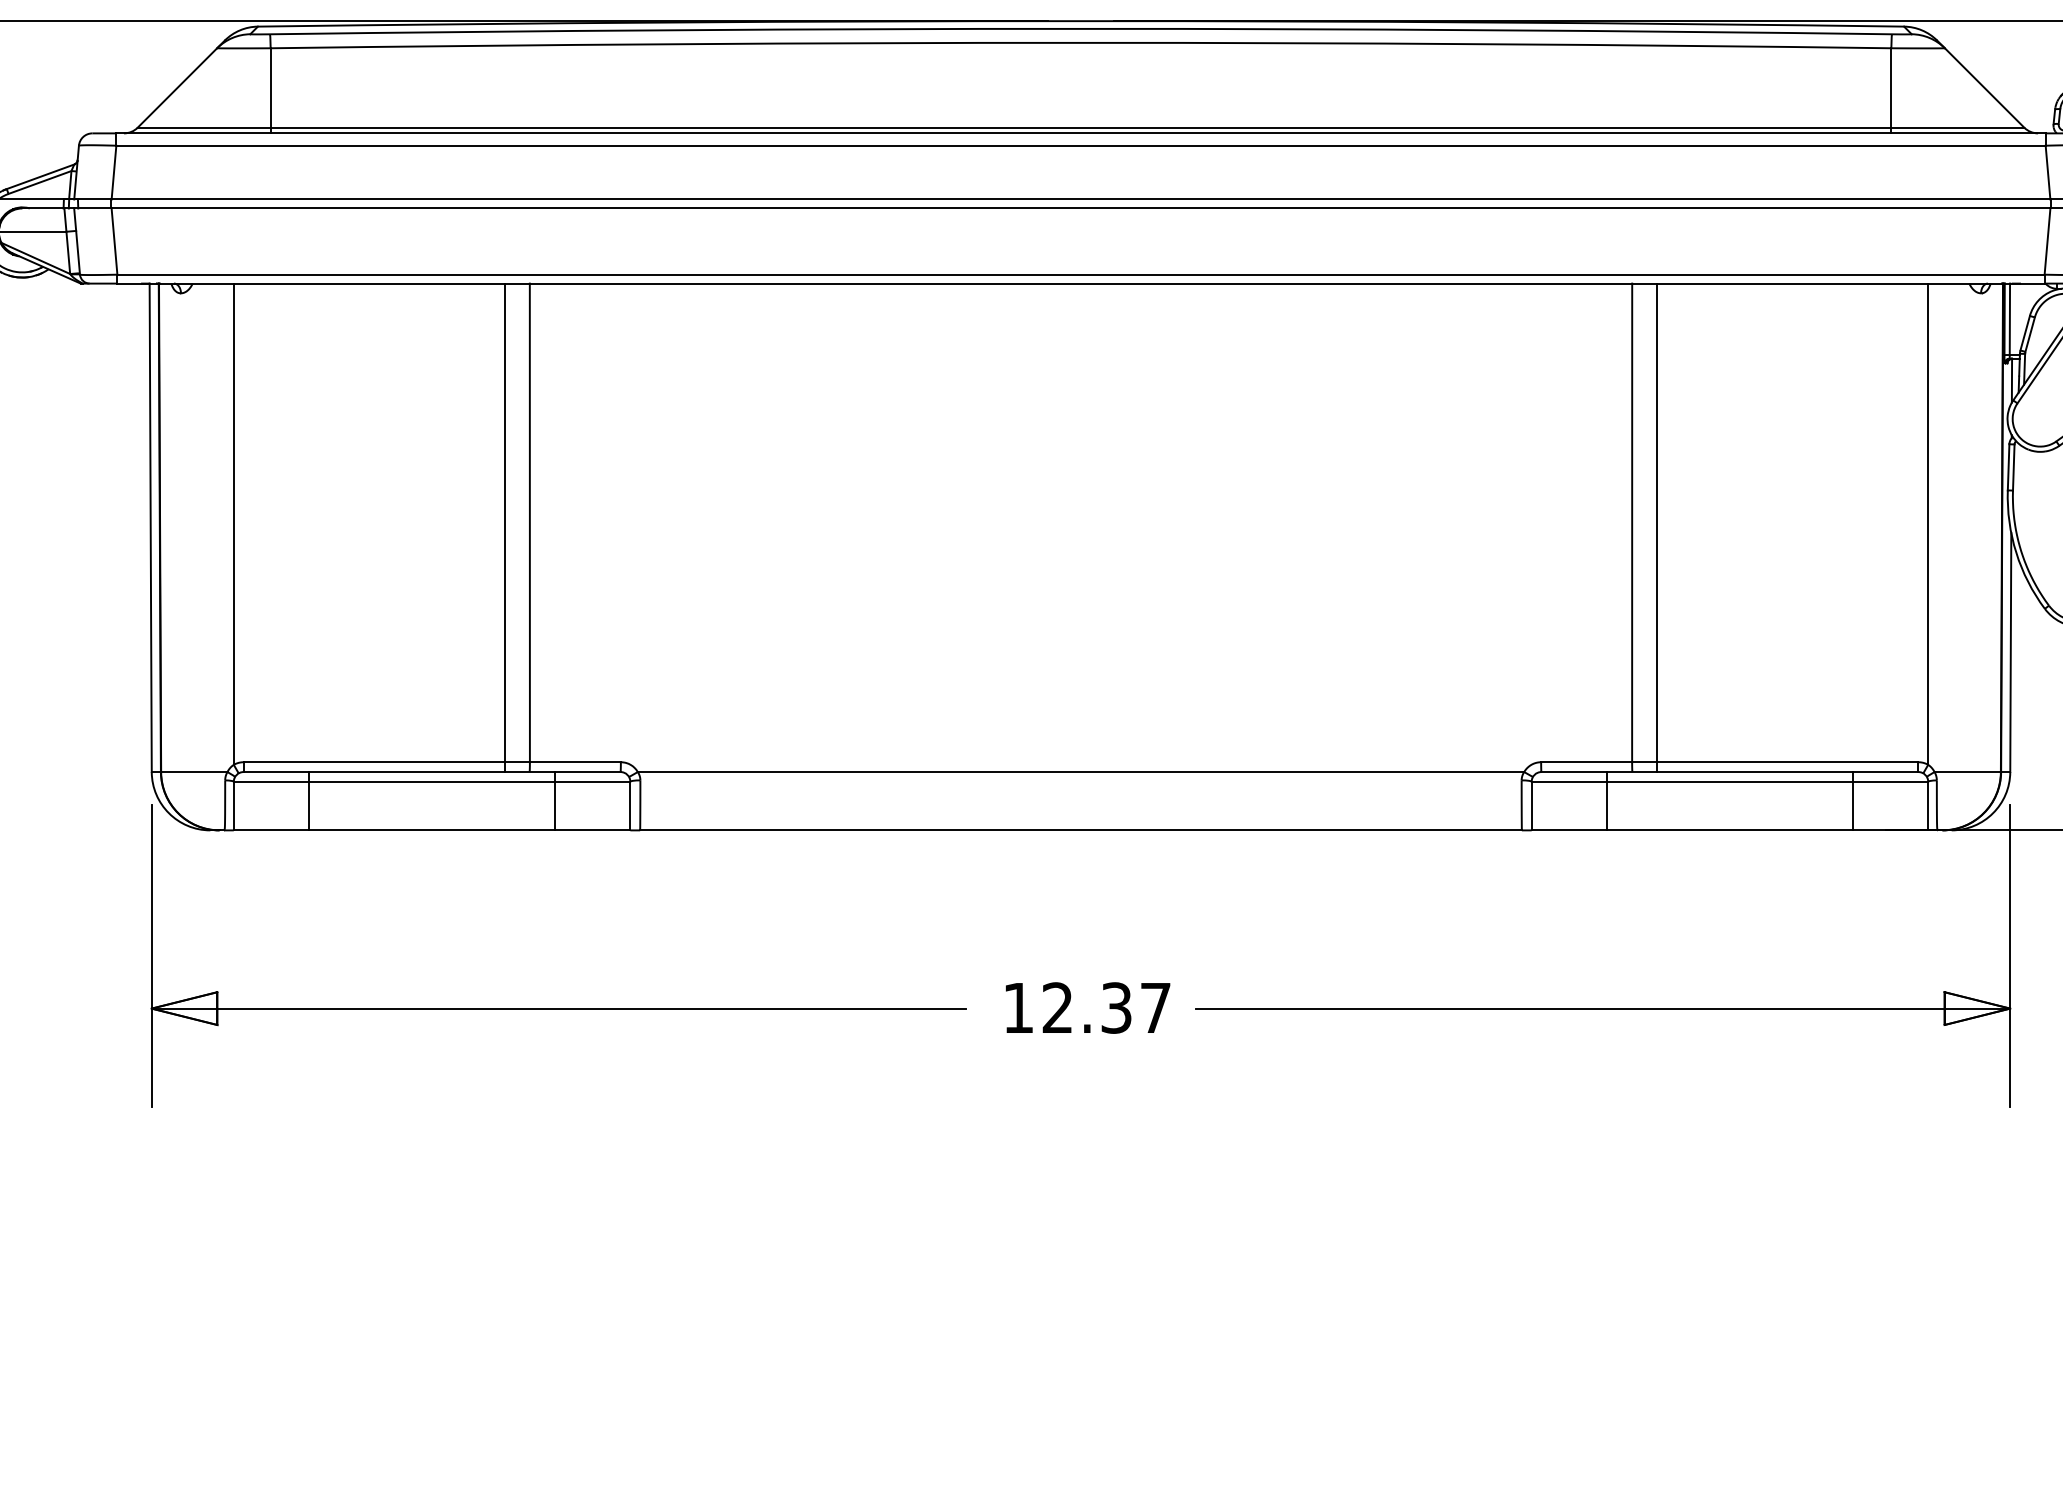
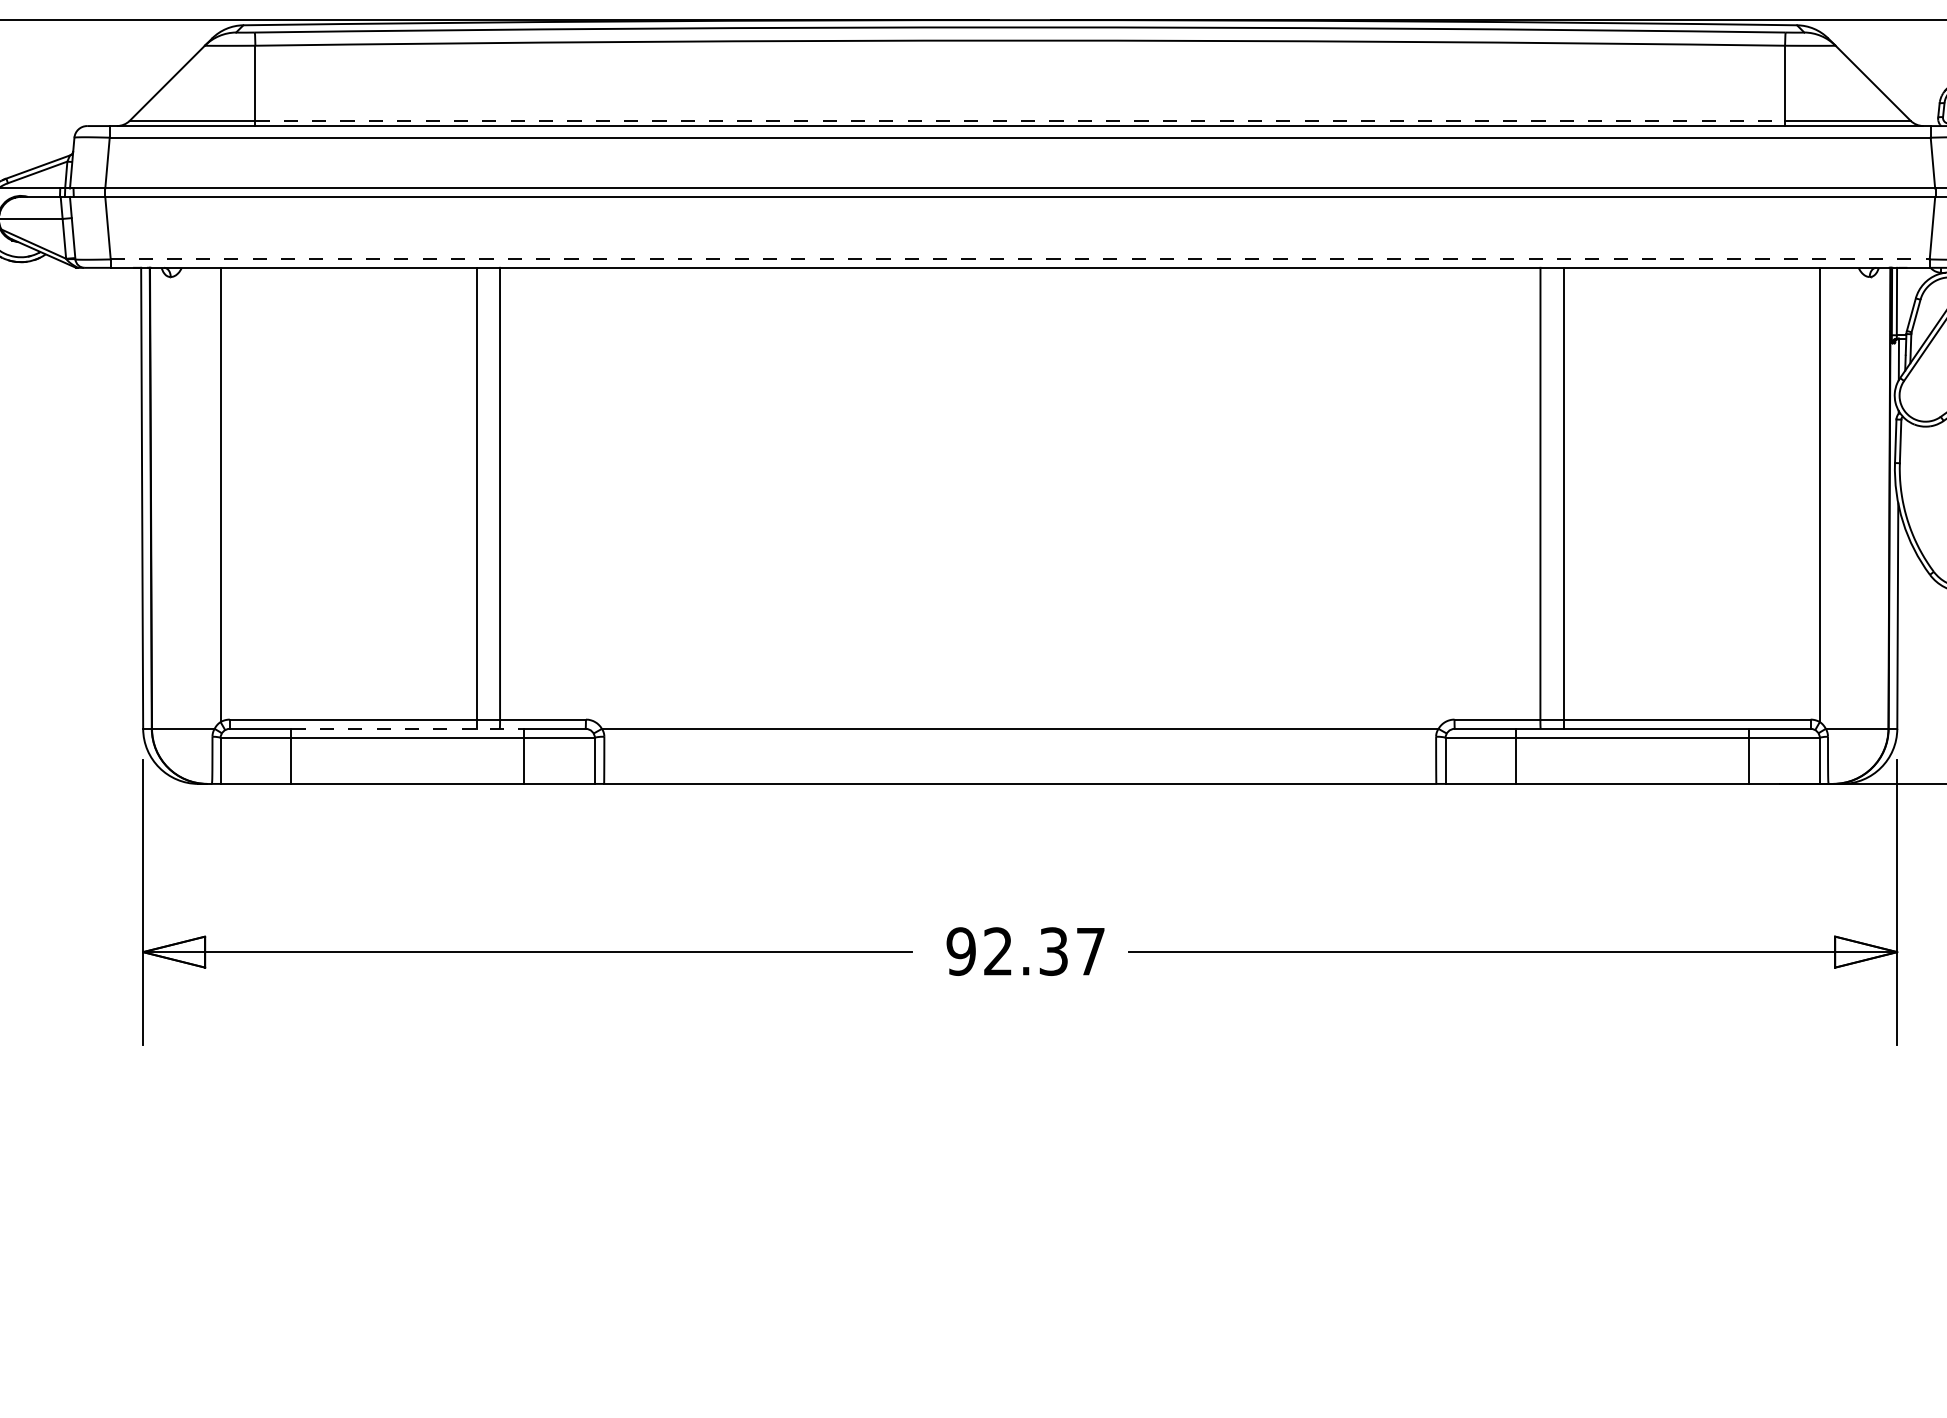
line: (1081, 127) -> (1020, 120), solid -> dashed
line: (1081, 274) -> (1020, 259), solid -> dashed
line: (432, 771) -> (408, 728), solid -> dashed
text: (1017, 1007) -> (960, 951), 12.37 -> 92.37

